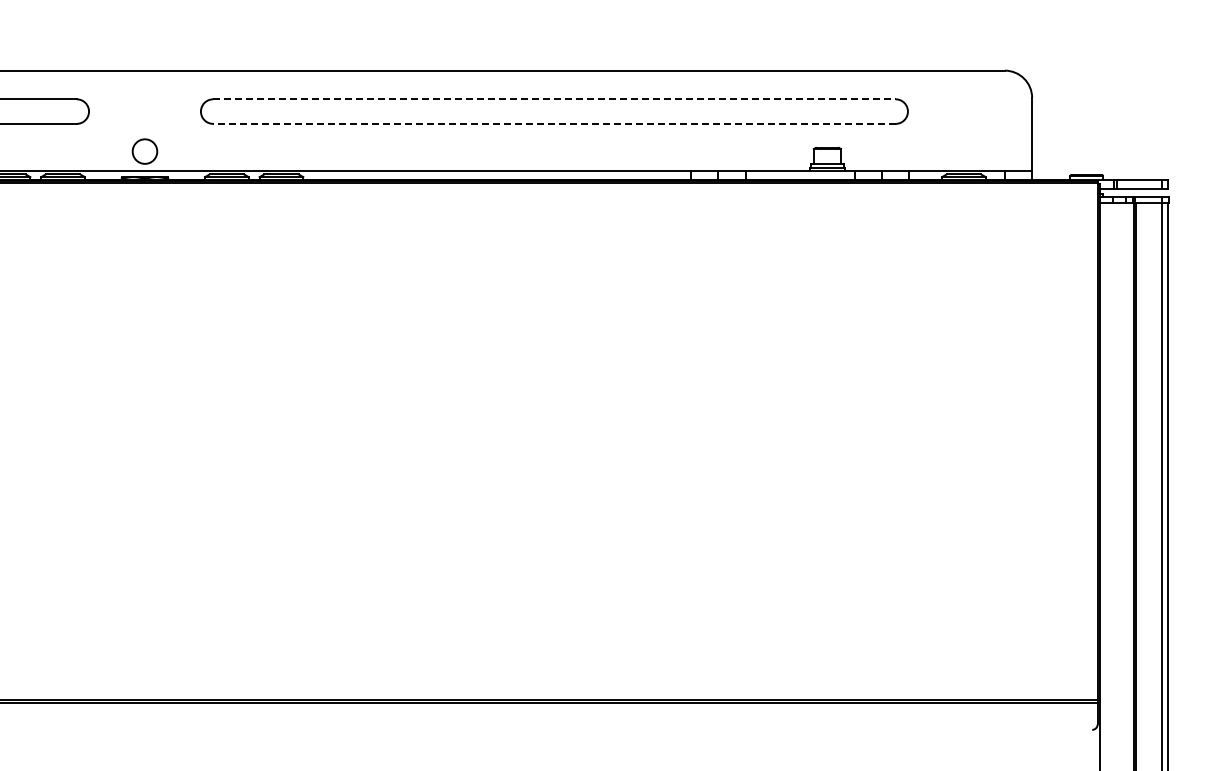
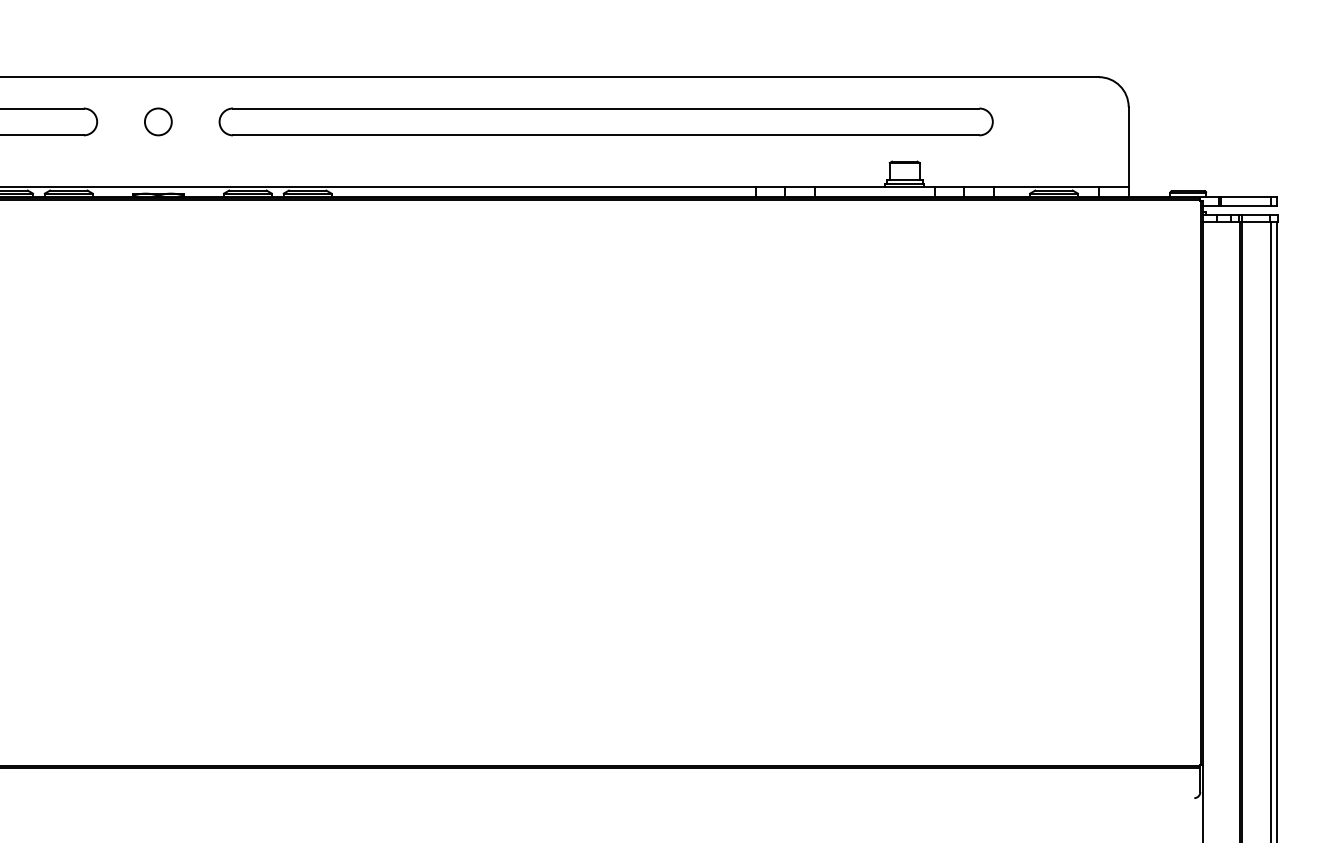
line: (554, 99) -> (606, 108), dashed -> solid
line: (553, 123) -> (605, 134), dashed -> solid
circle: (144, 151) -> (157, 121), moved

